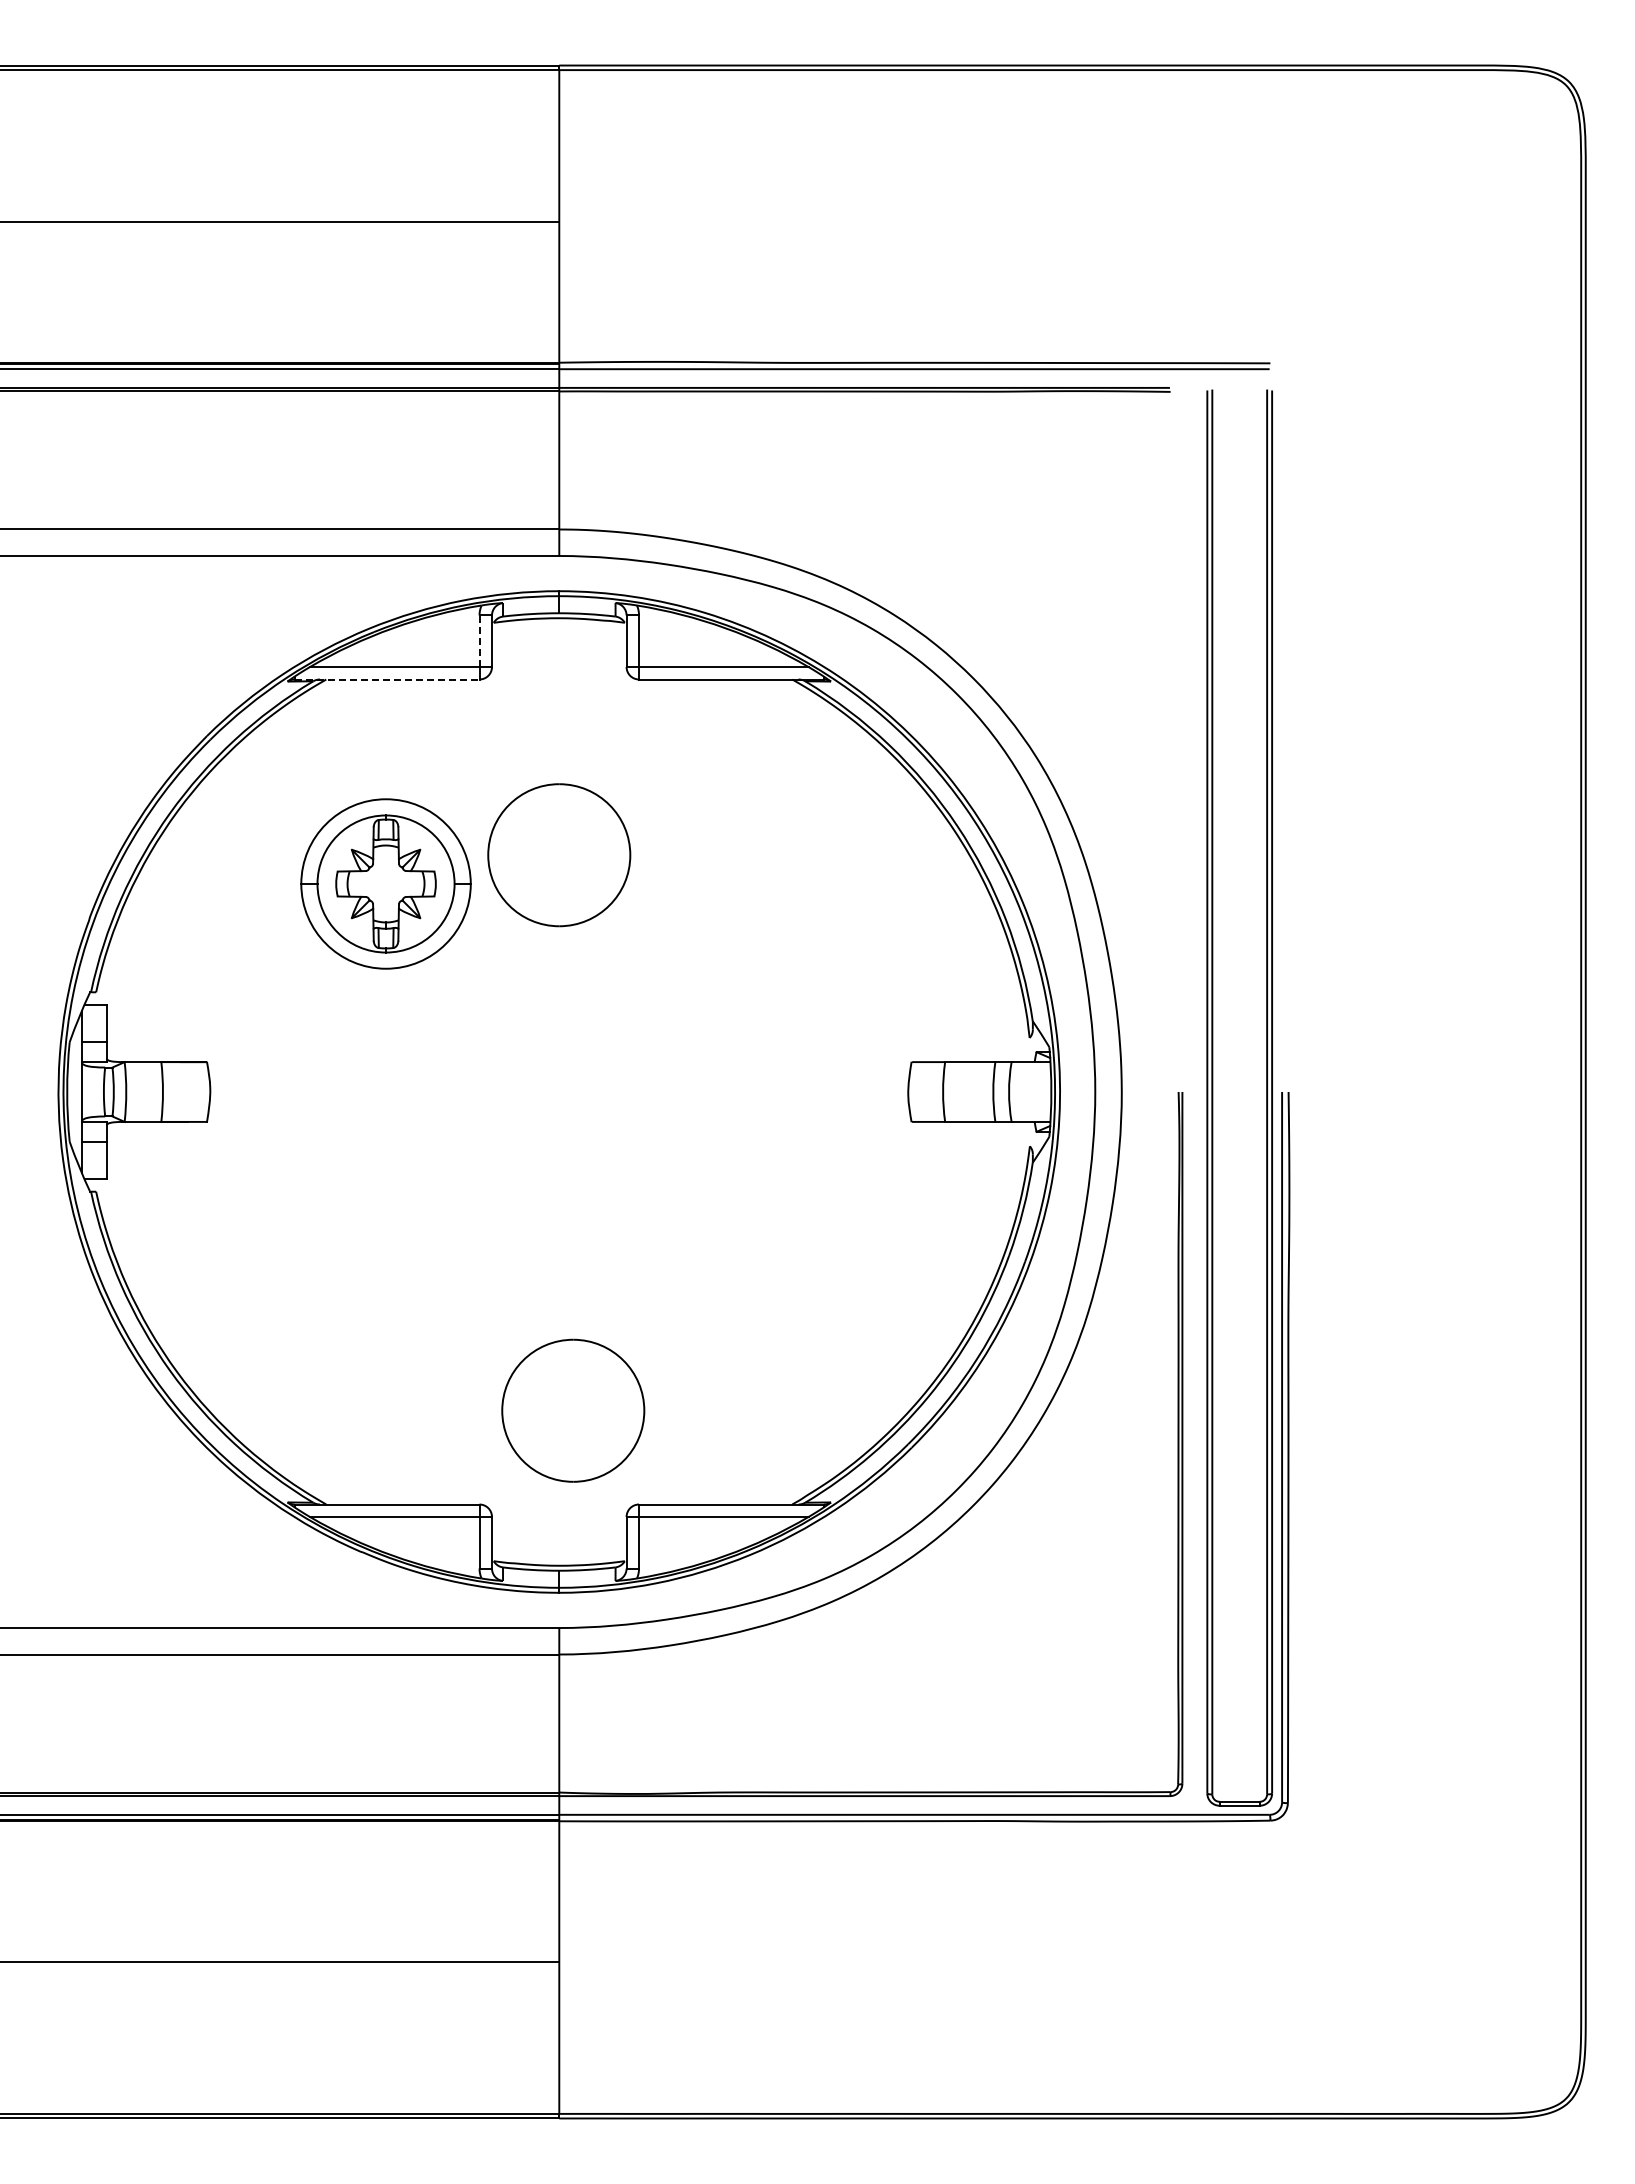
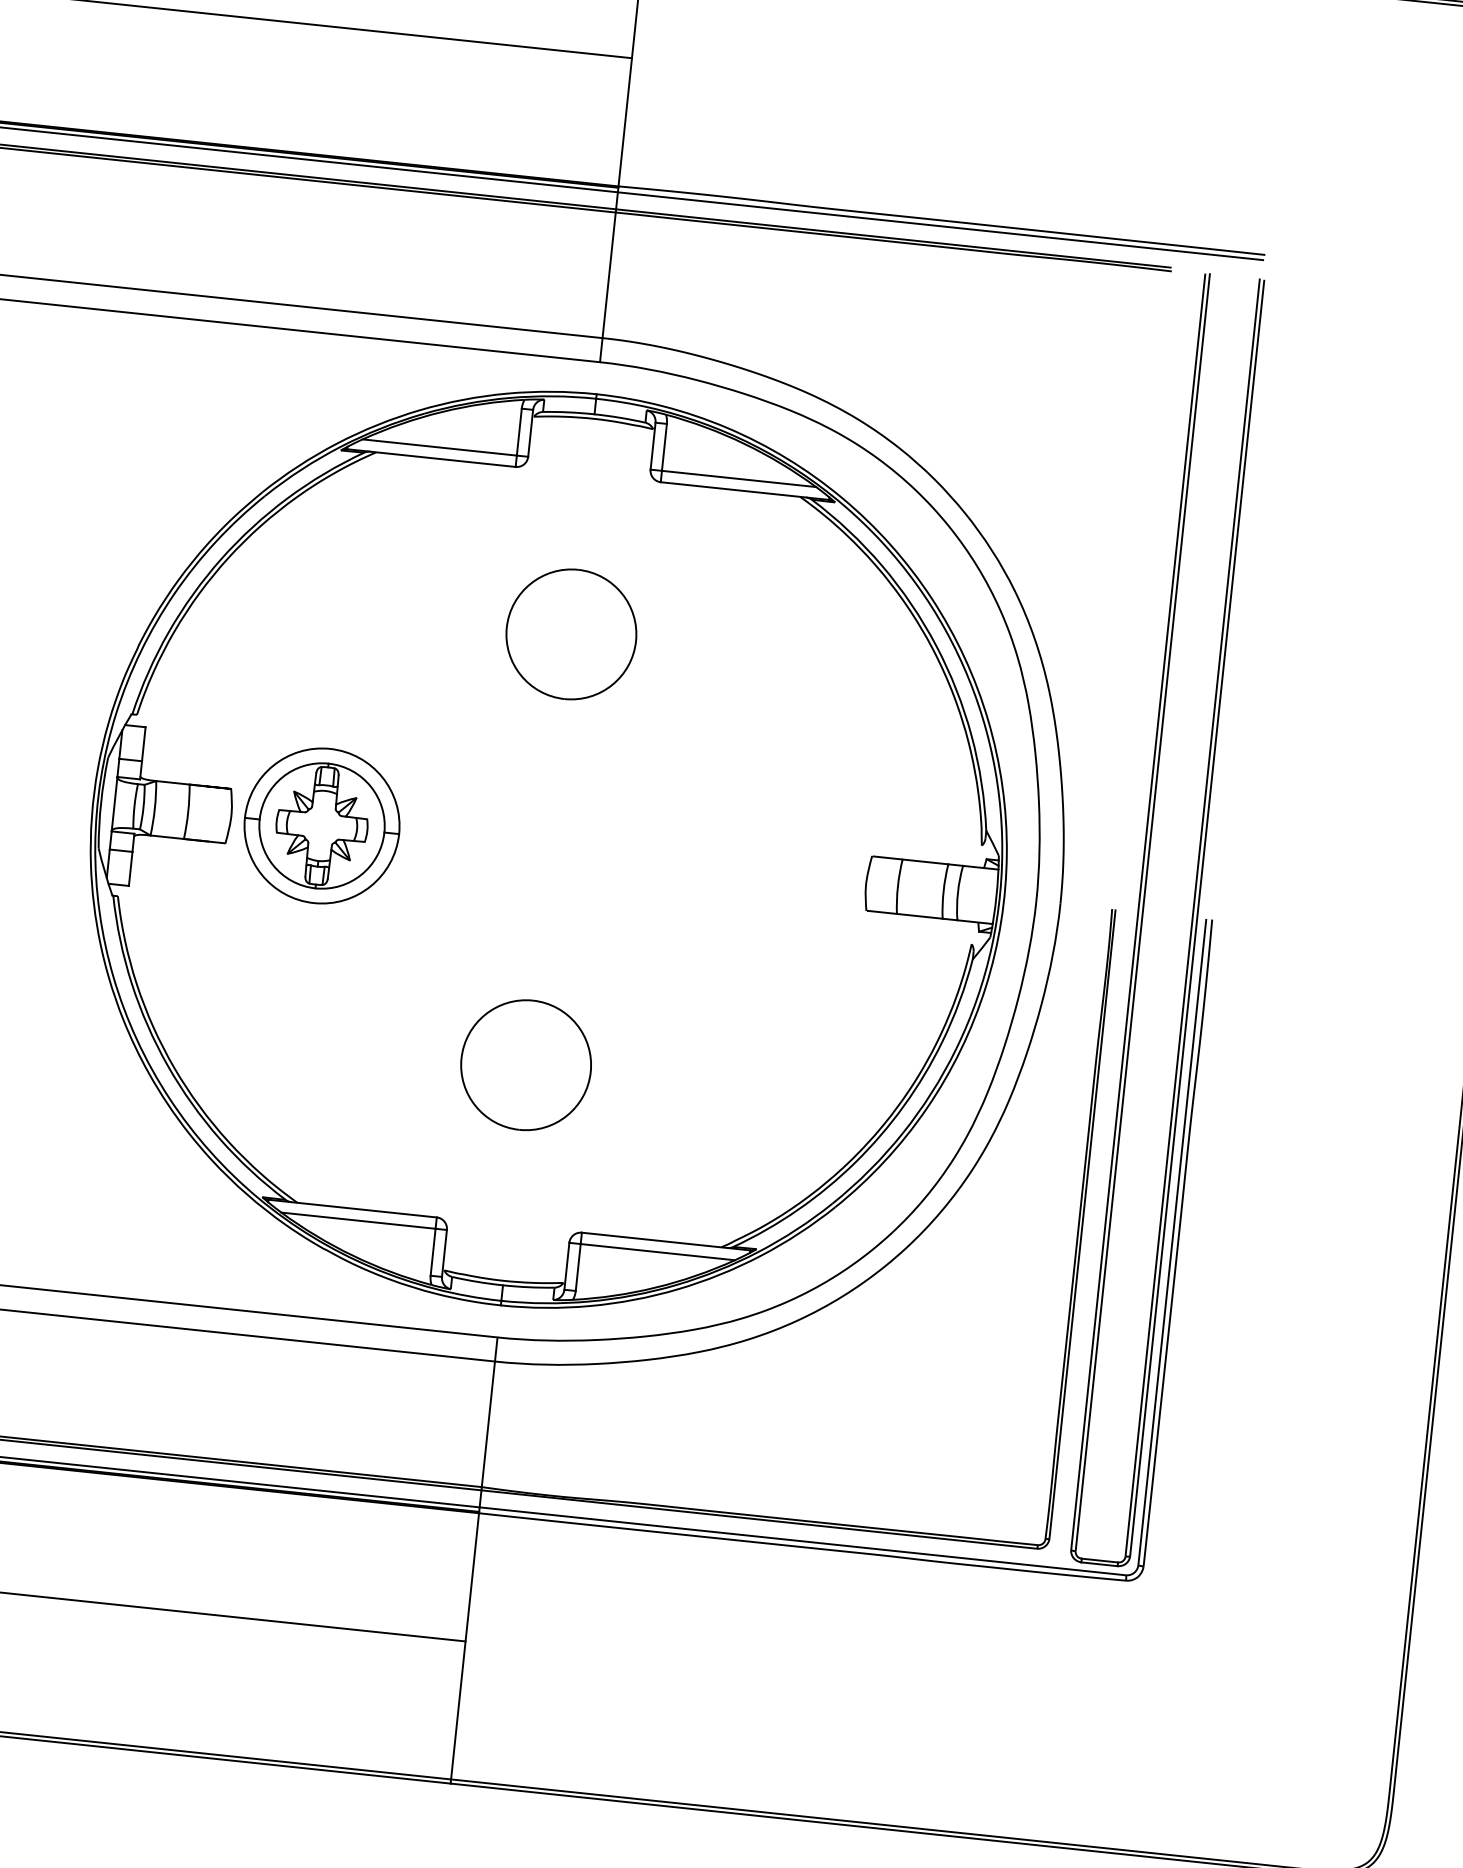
line: (479, 641) -> (519, 432), dashed -> solid
line: (387, 679) -> (431, 458), dashed -> solid
part: (385, 883) -> (321, 825), moved
part: (573, 1410) -> (526, 1064), moved

